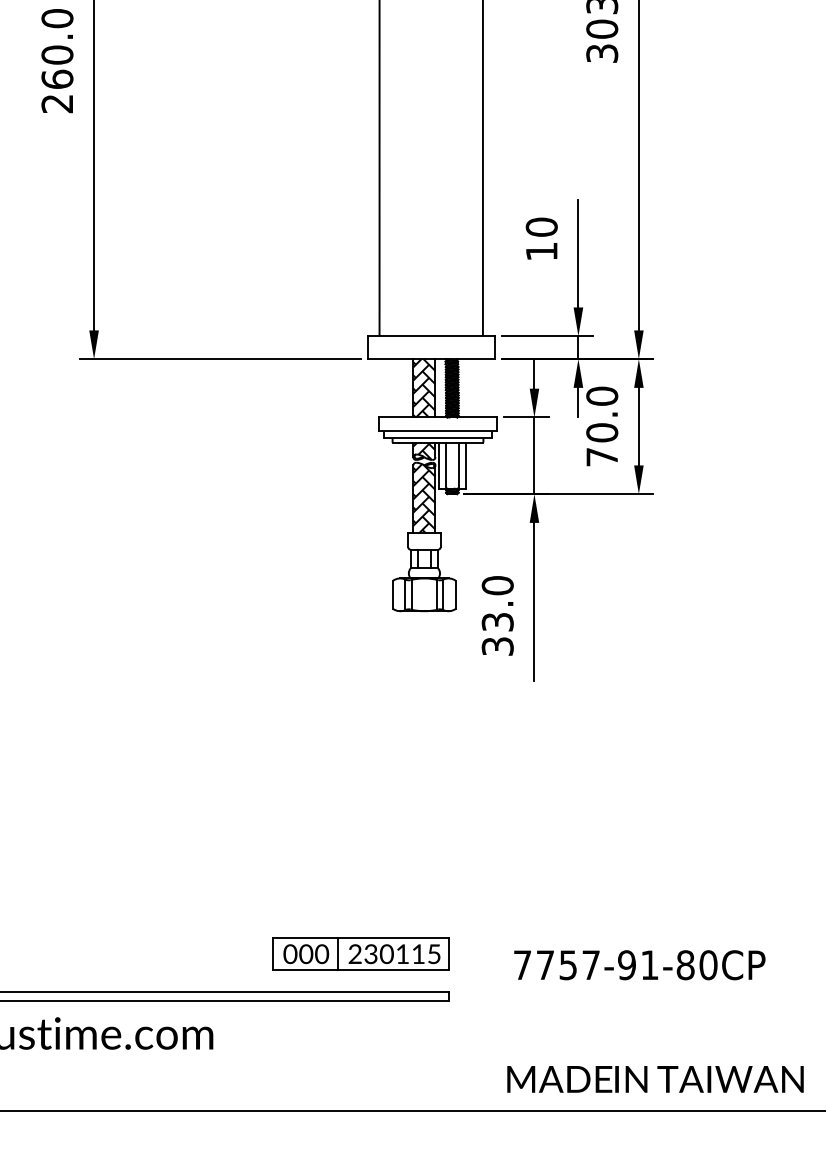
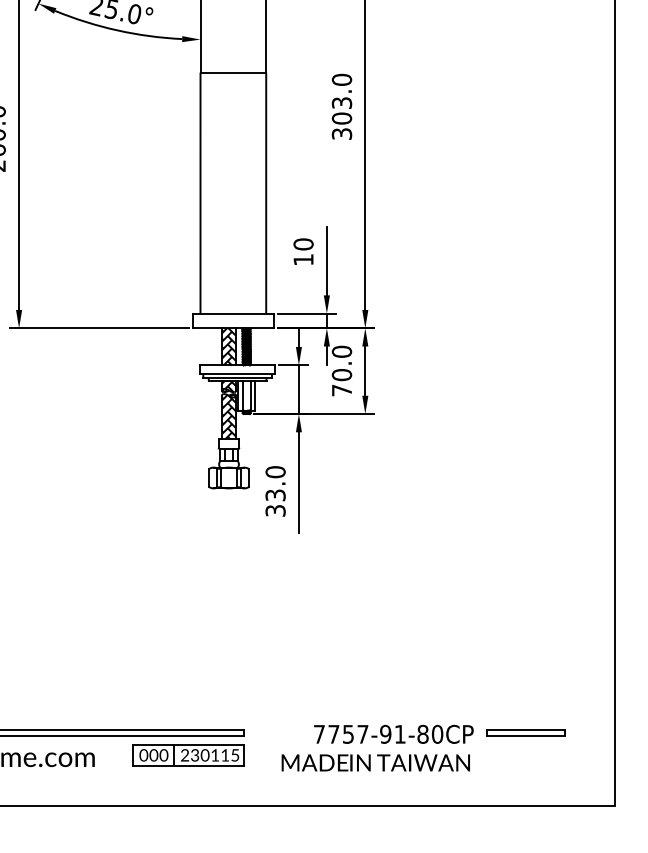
part: (360, 954) -> (188, 755), moved
text: (639, 963) -> (393, 733), moved
text: (654, 1078) -> (375, 762), moved

